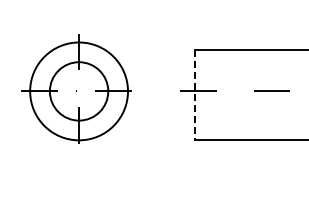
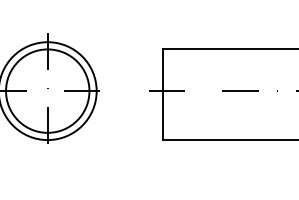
circle: (78, 91) -> (47, 91), size x1.43
line: (194, 95) -> (163, 95), dashed -> solid

